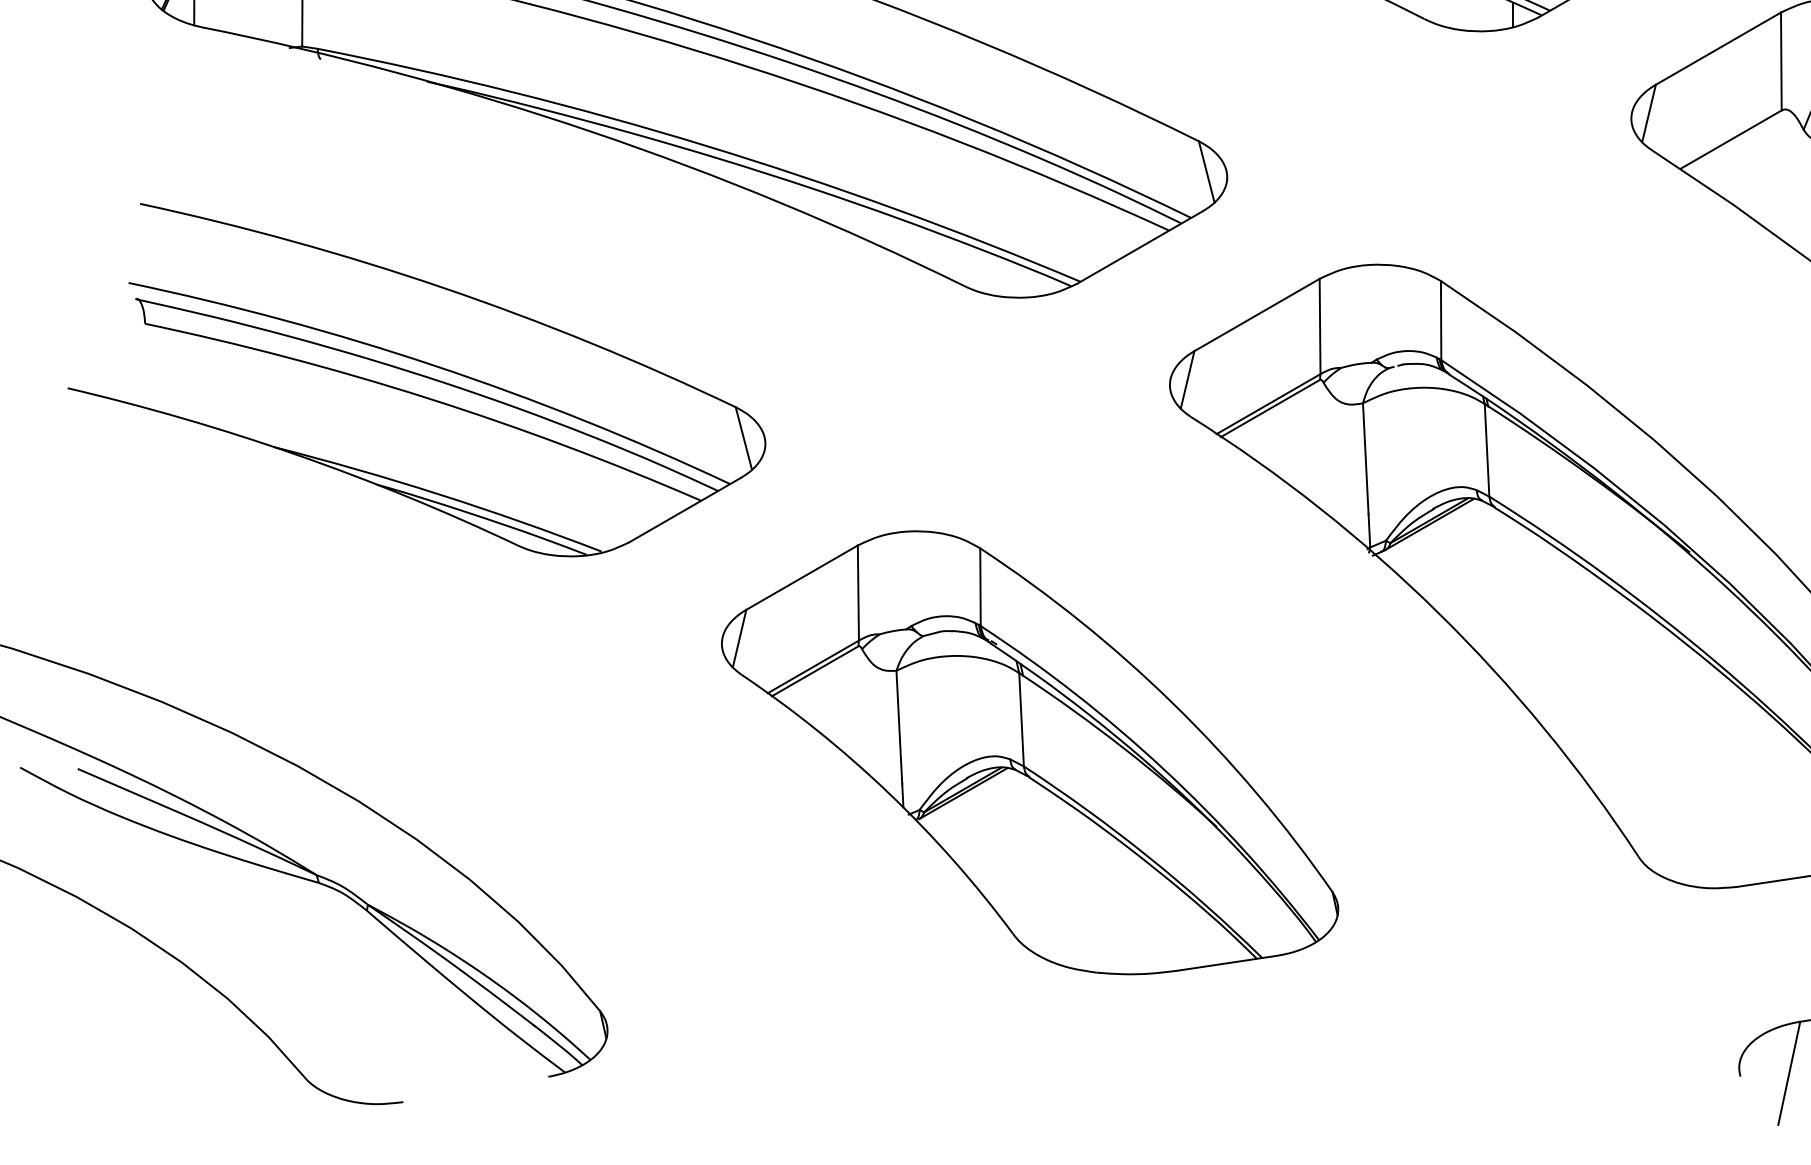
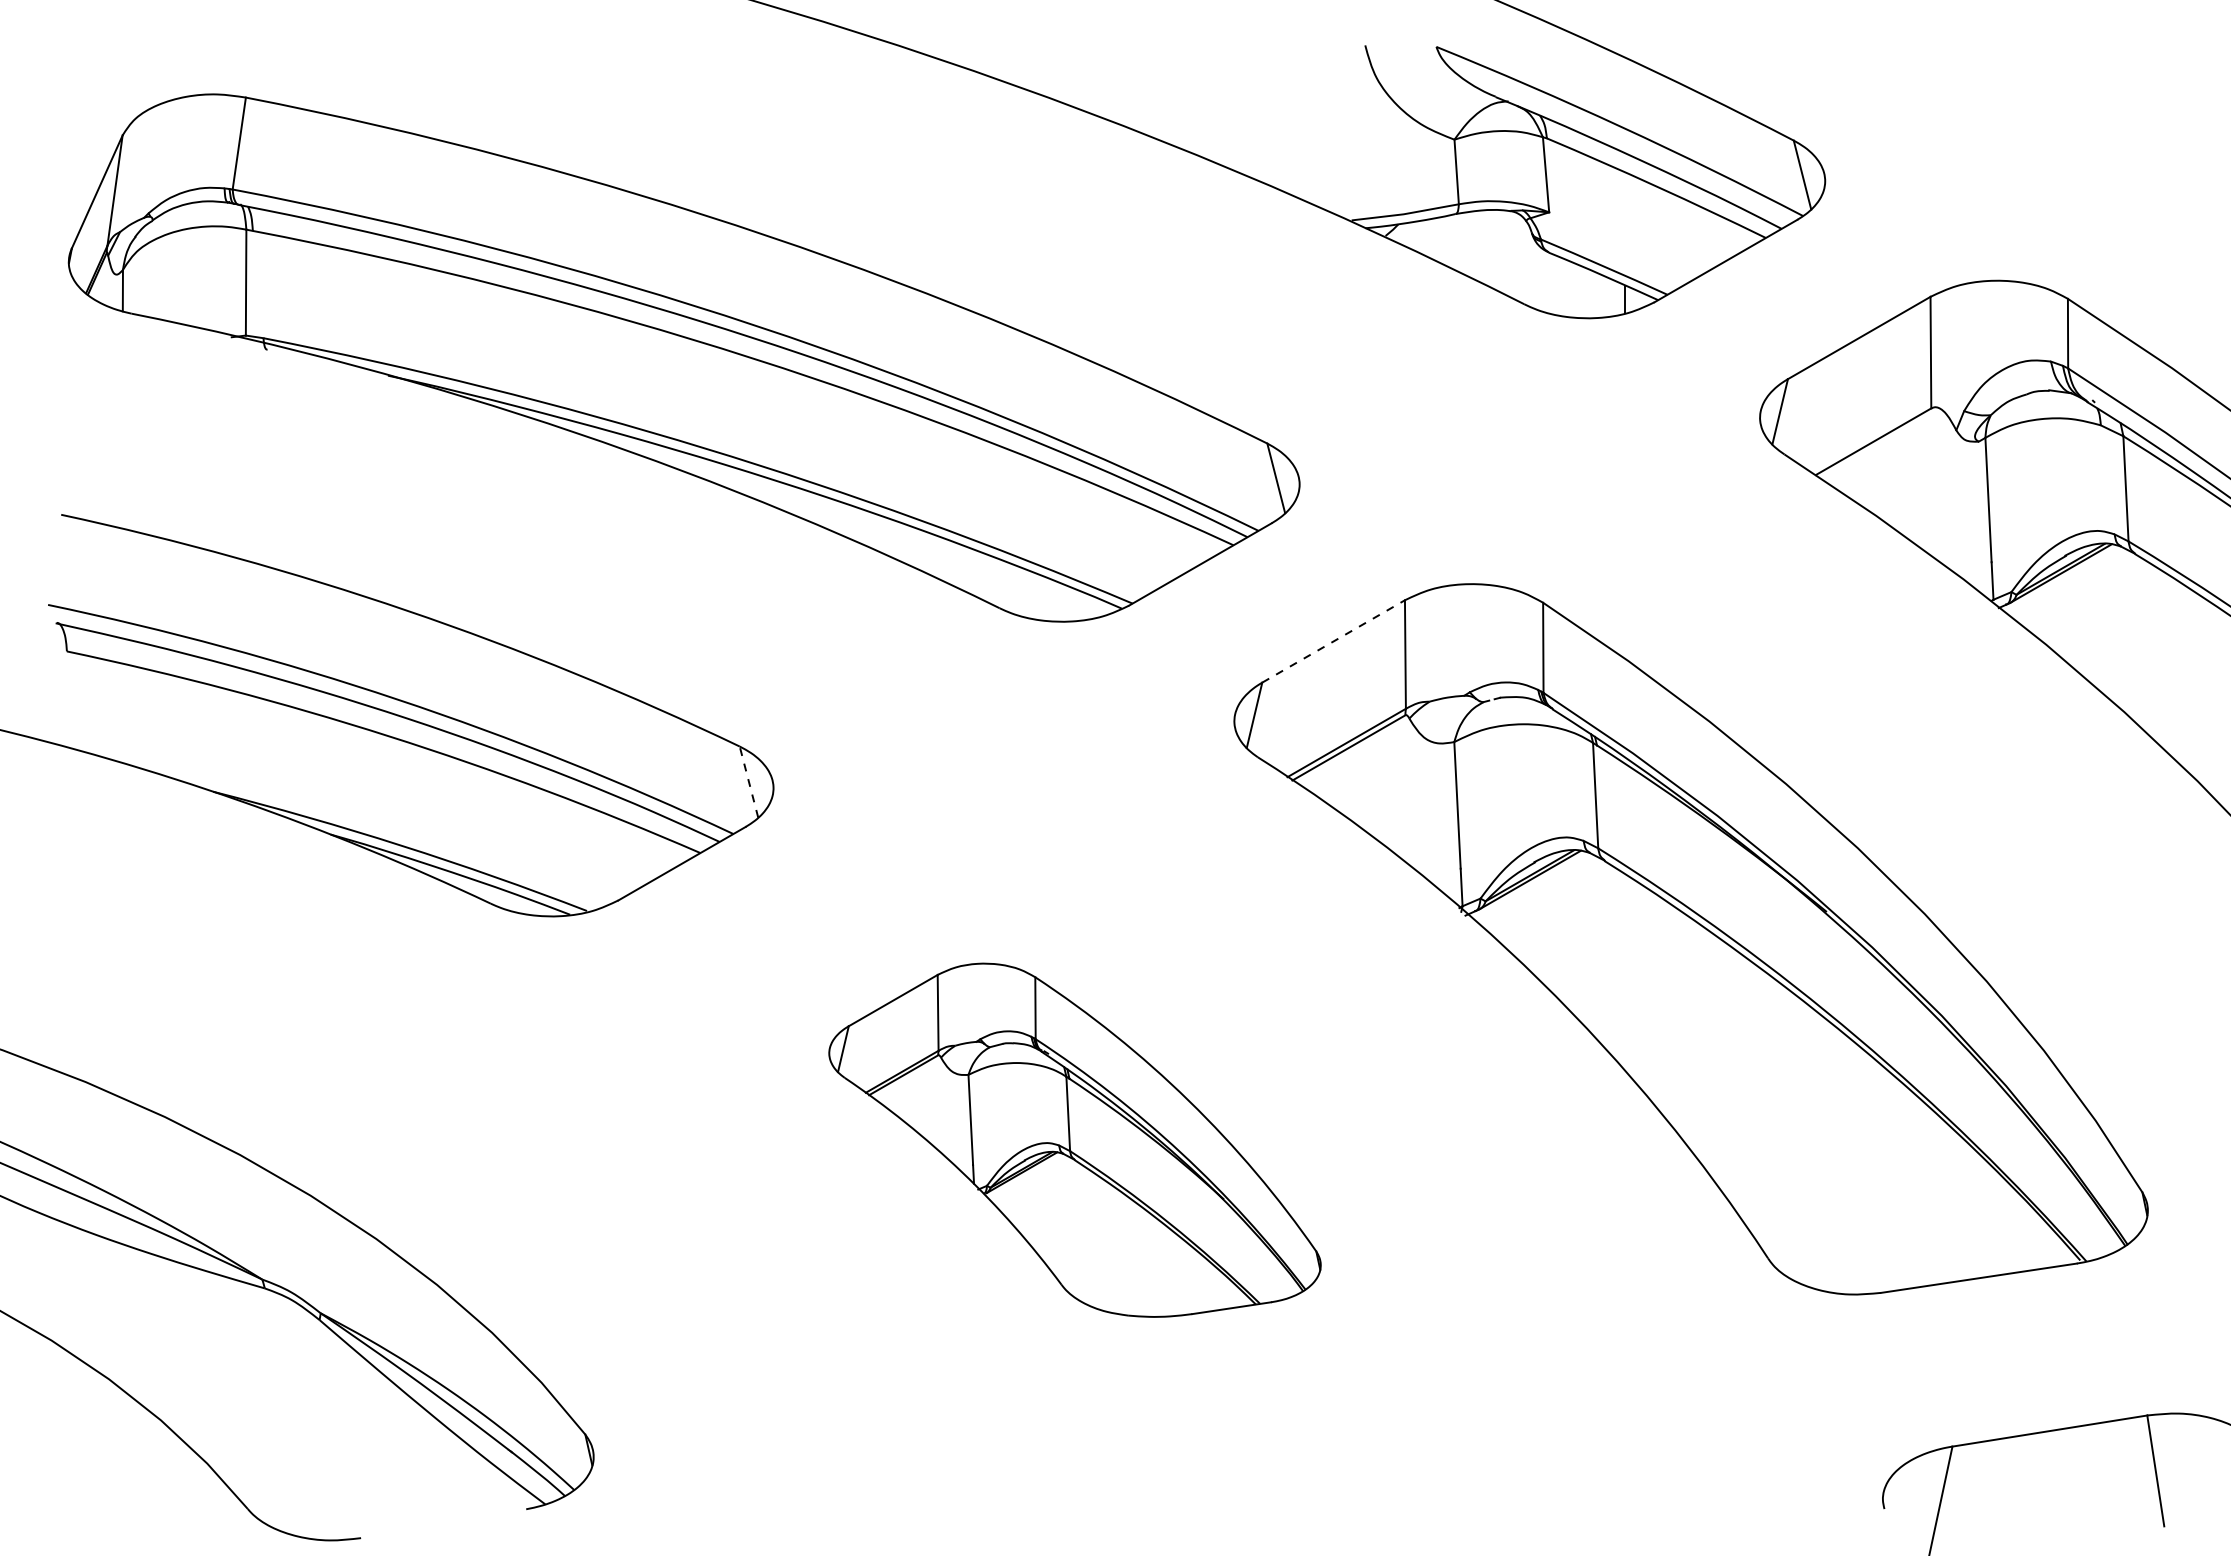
line: (1257, 315) -> (1334, 641), solid -> dashed
line: (744, 438) -> (749, 782), solid -> dashed
part: (1029, 753) -> (1074, 1140), size x0.7

